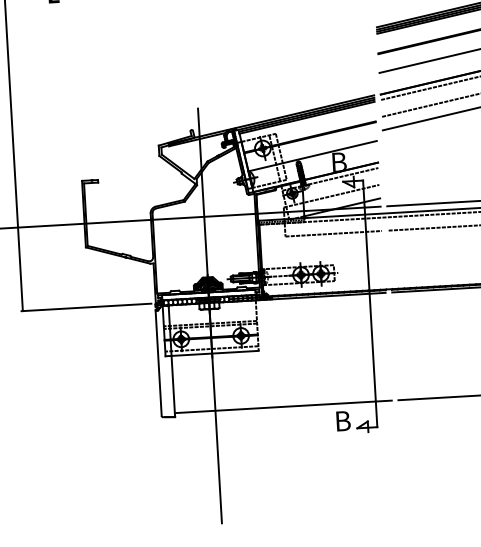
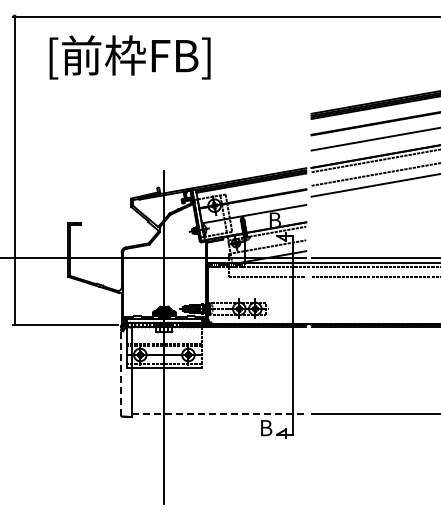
line: (159, 362) -> (121, 372), solid -> dashed
line: (283, 406) -> (219, 413), solid -> dashed

